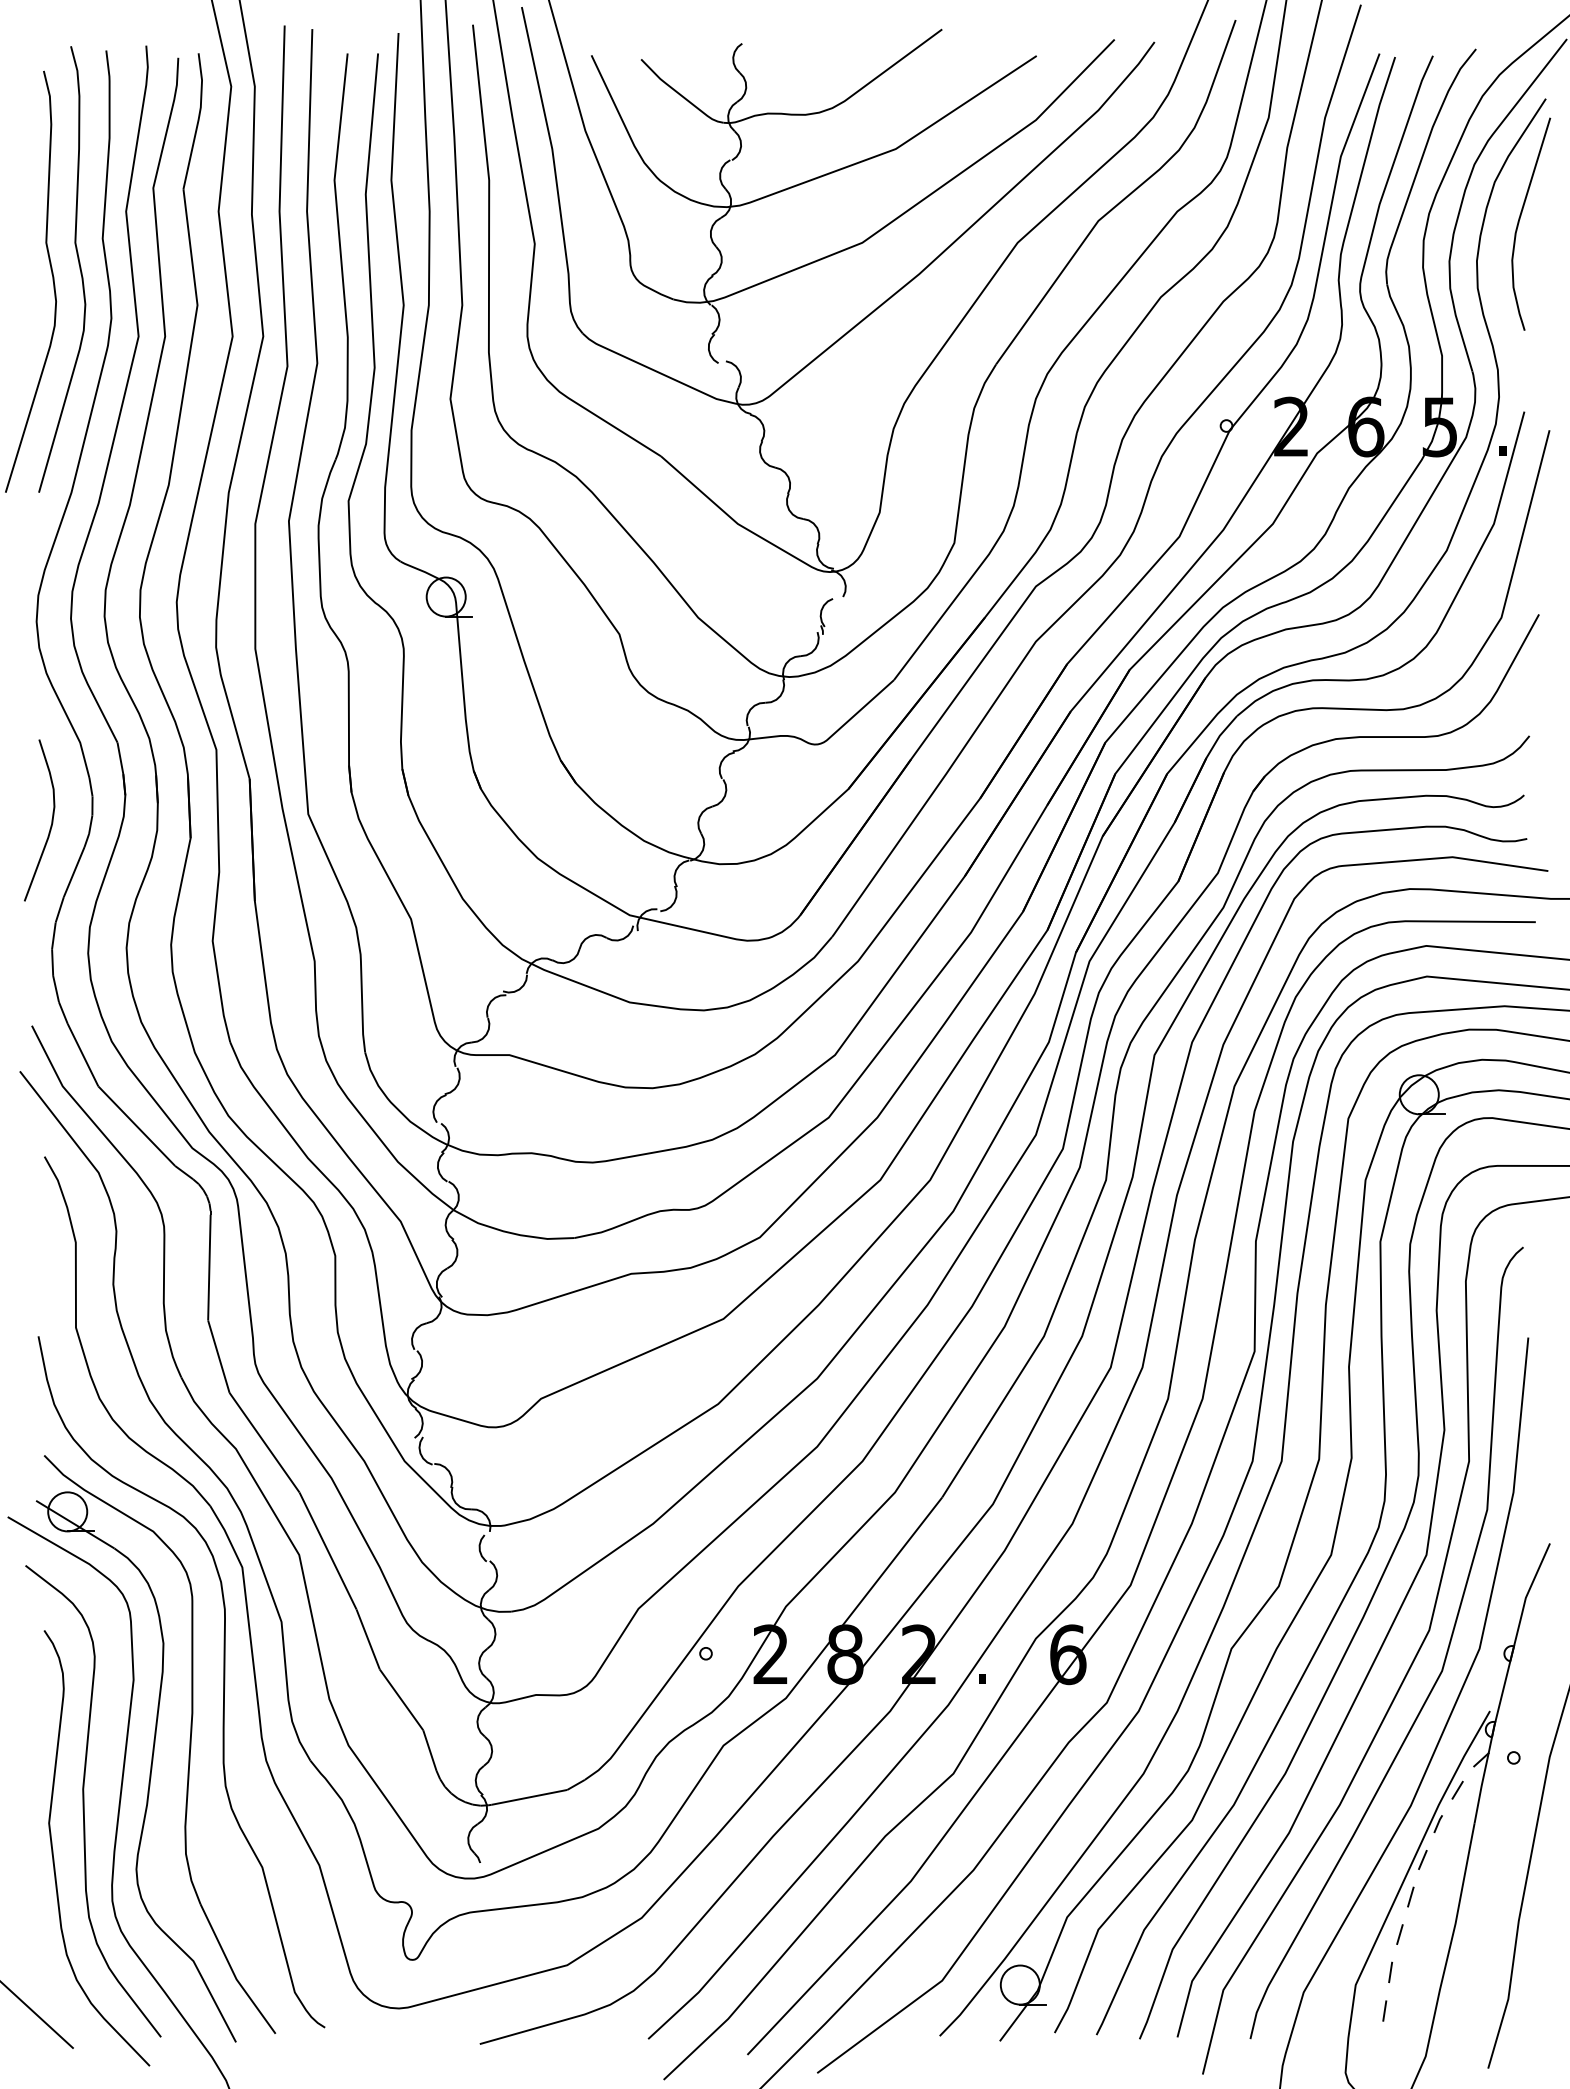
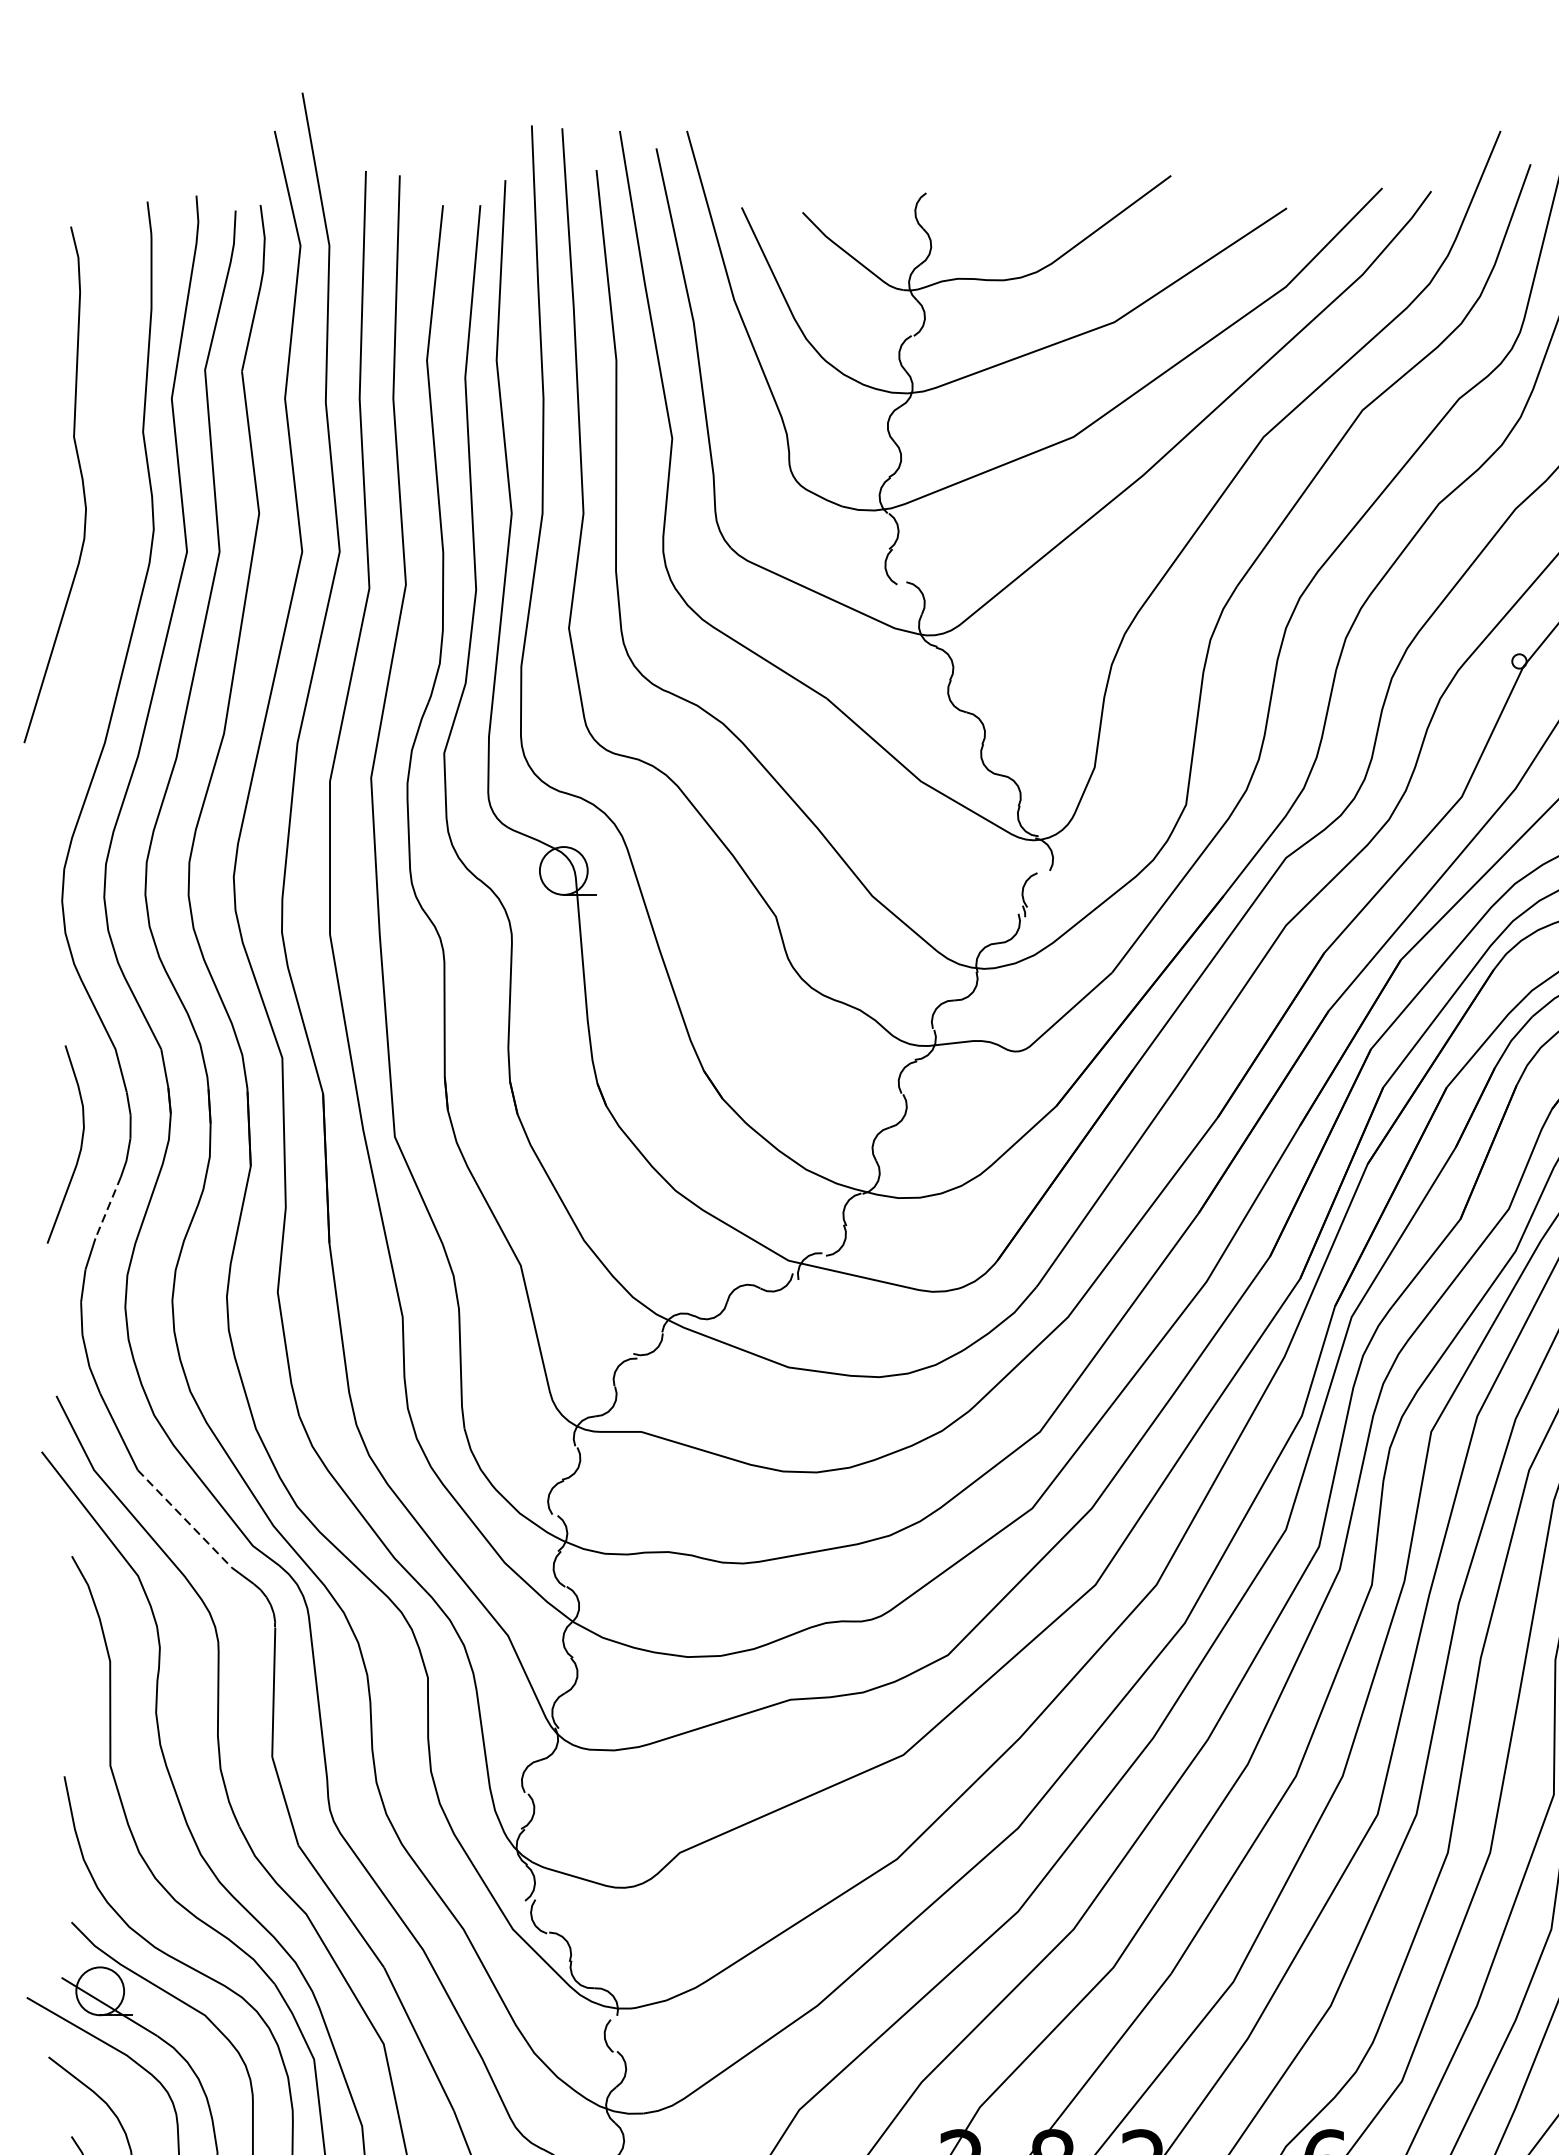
curve: (78, 264) -> (113, 463), removed
line: (74, 872) -> (108, 1208), solid -> dashed
line: (137, 1126) -> (185, 1519), solid -> dashed

